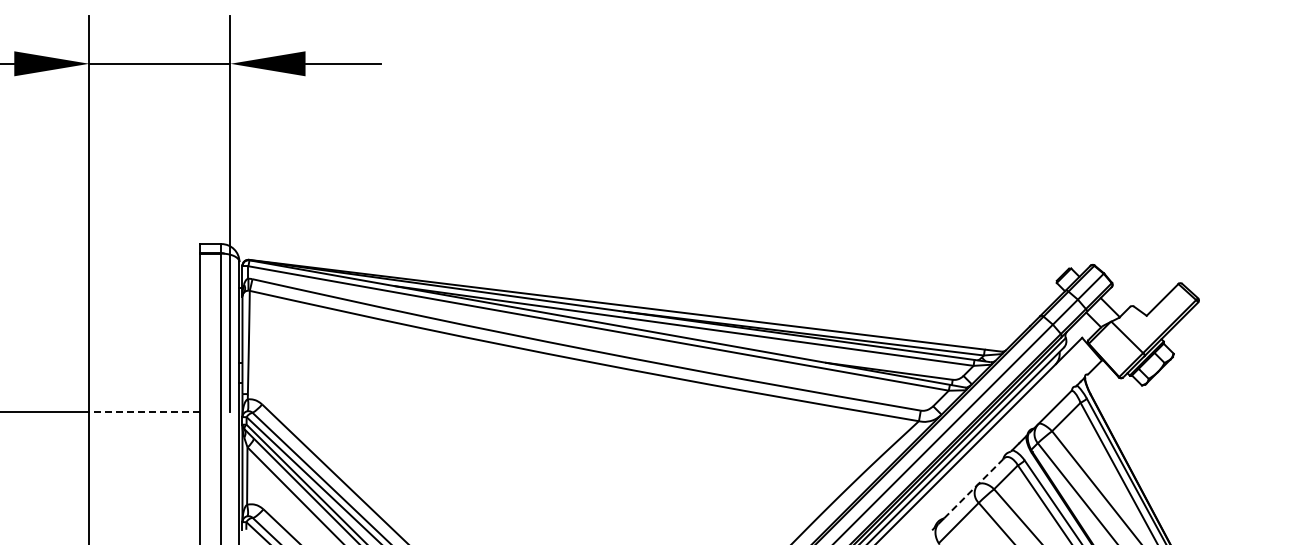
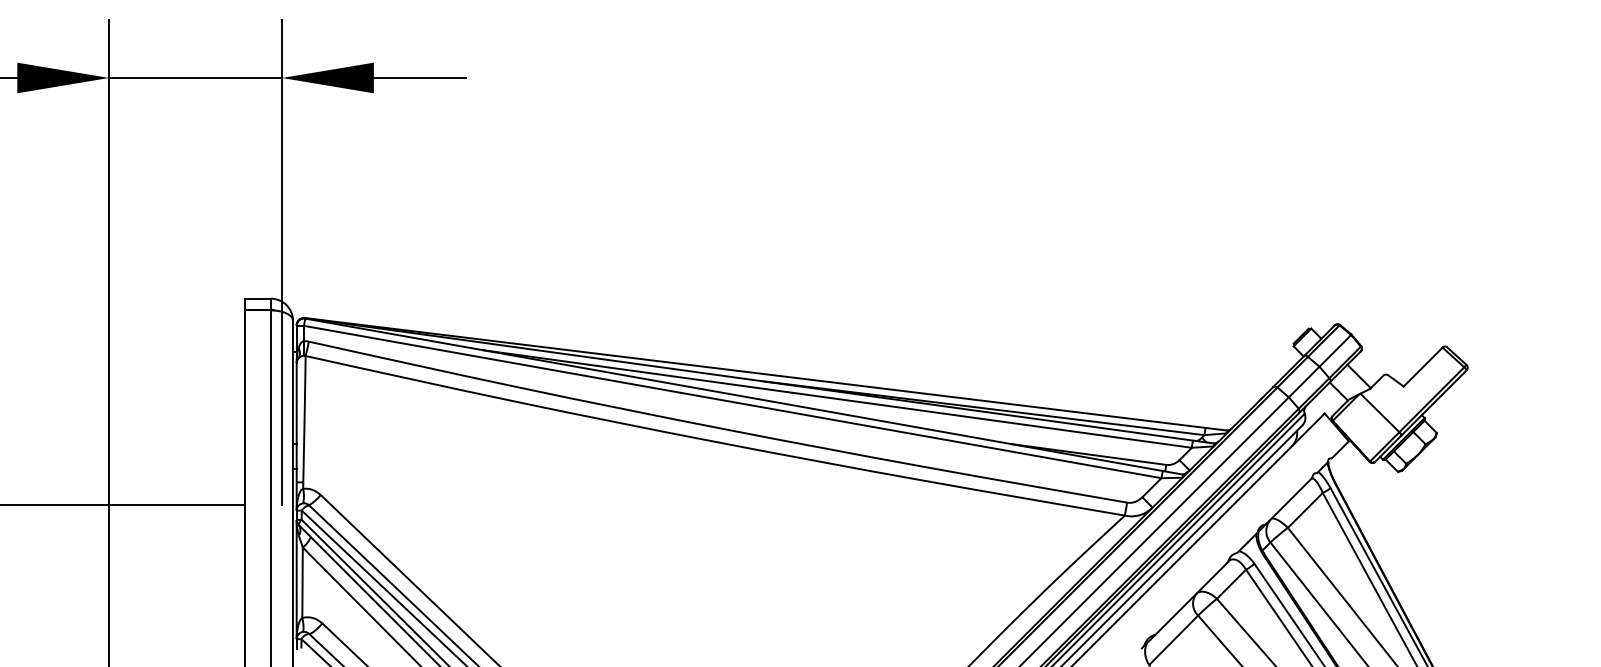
line: (144, 412) -> (176, 504), dashed -> solid
line: (973, 488) -> (1191, 597), dashed -> solid

